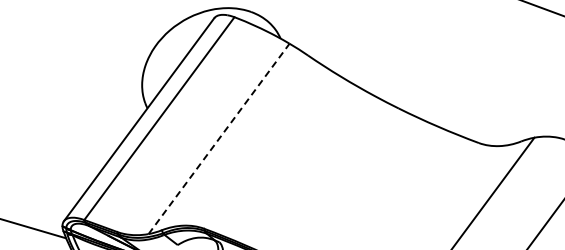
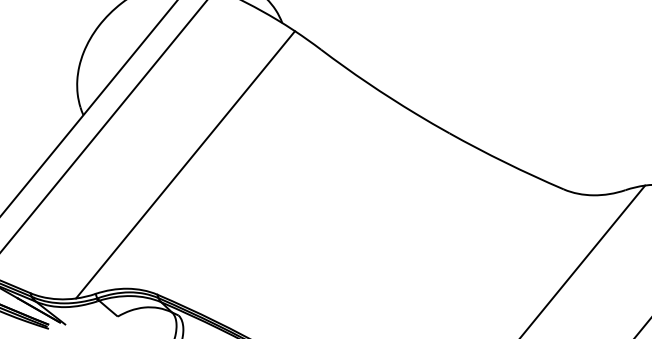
line: (219, 138) -> (186, 164), dashed -> solid

